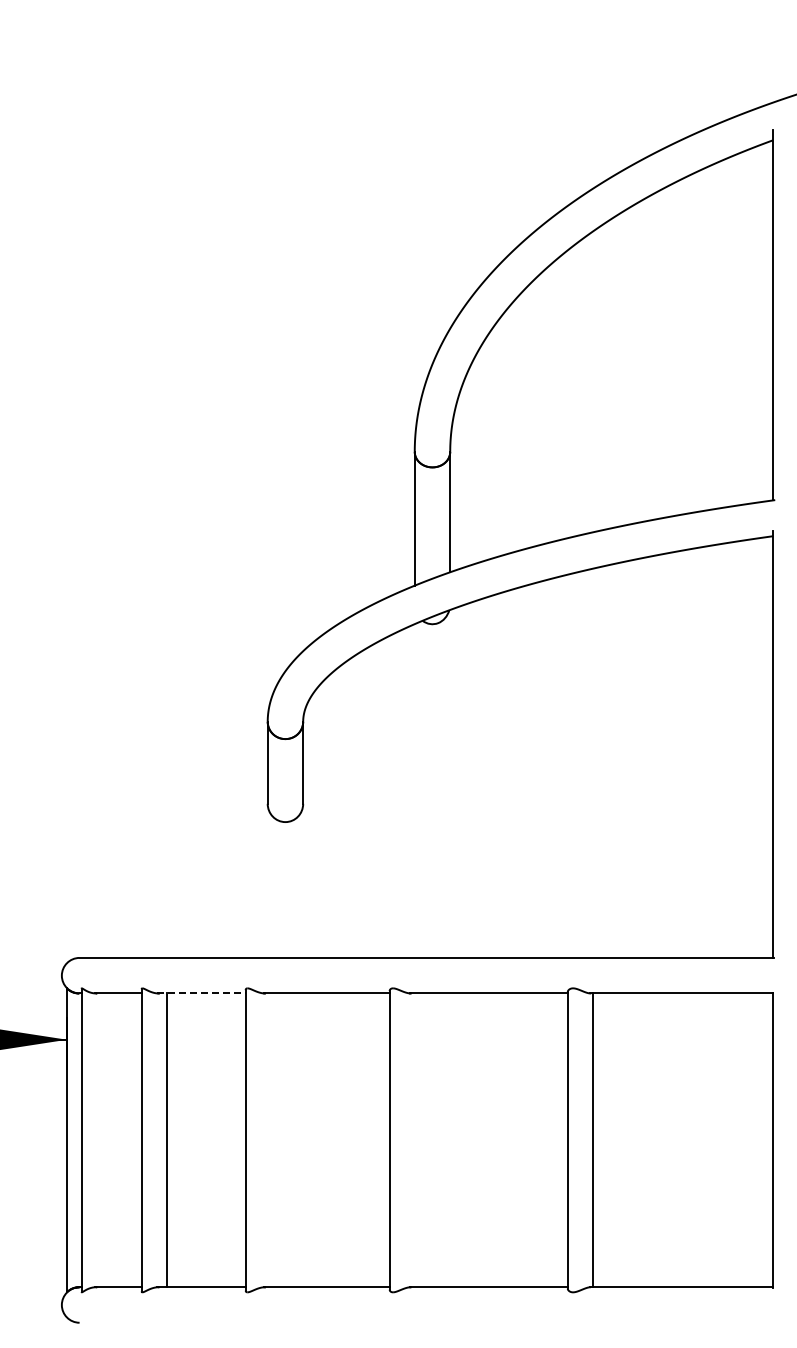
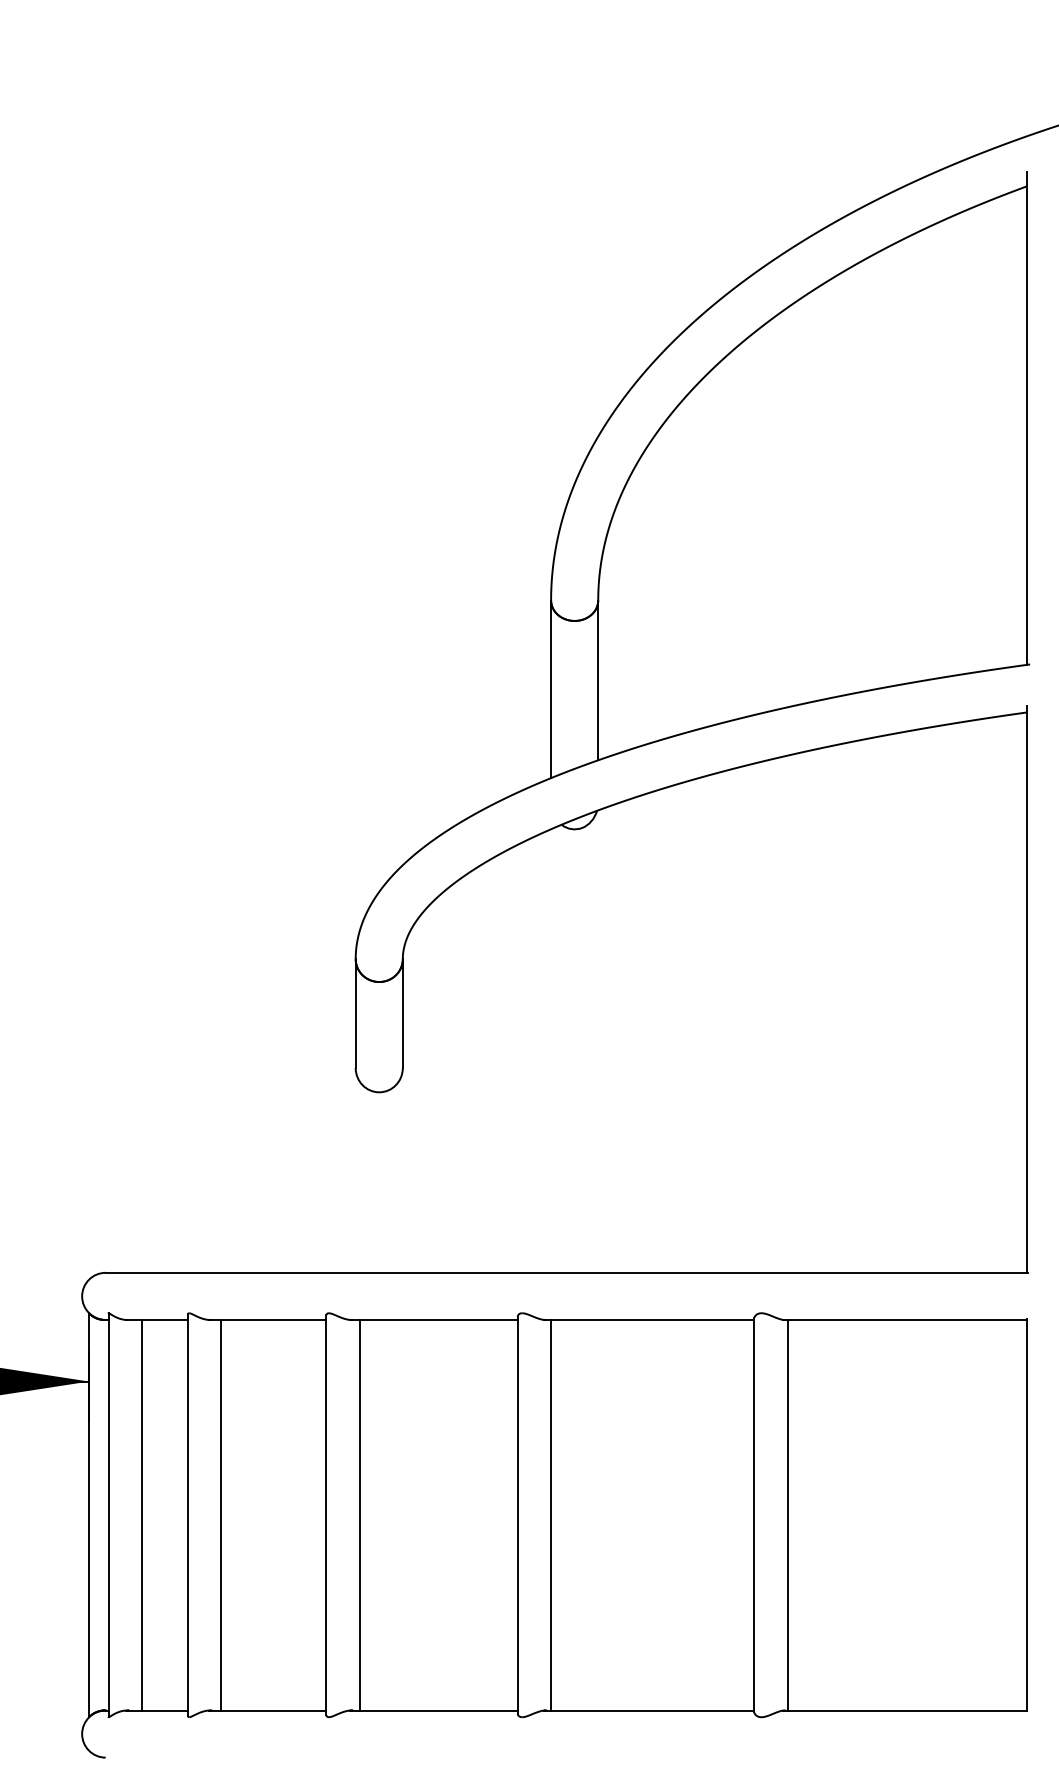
line: (201, 993) -> (267, 1320), dashed -> solid
line: (106, 1140) -> (141, 1515), added
line: (270, 1140) -> (359, 1515), added
line: (414, 1140) -> (550, 1515), added

